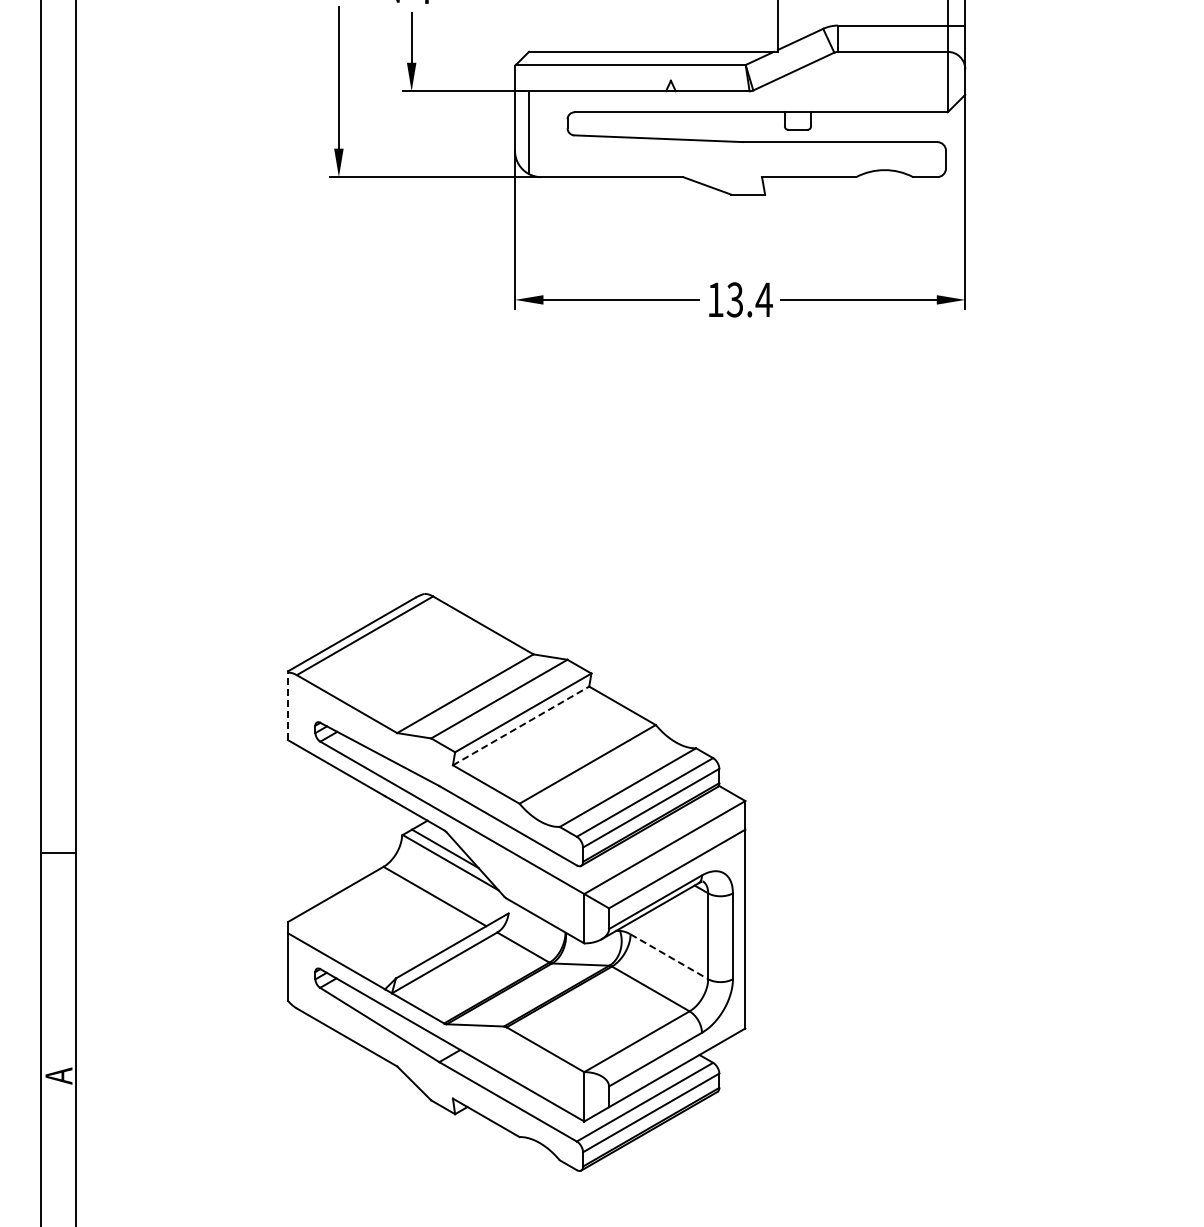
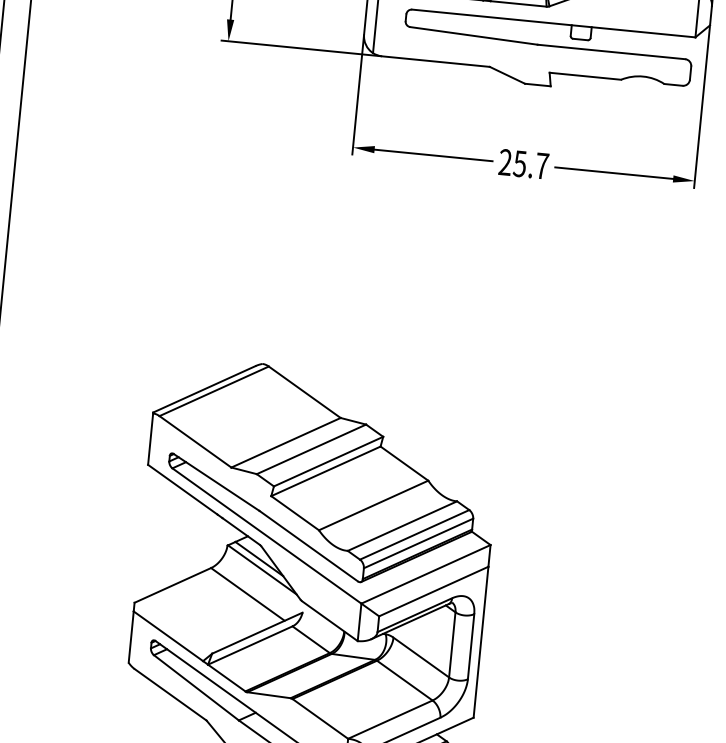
text: (739, 299) -> (523, 163), 13.4 -> 25.7
line: (288, 706) -> (150, 439), dashed -> solid
line: (521, 725) -> (326, 471), dashed -> solid
line: (669, 956) -> (421, 657), dashed -> solid

